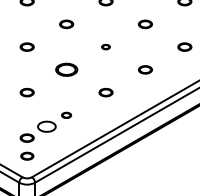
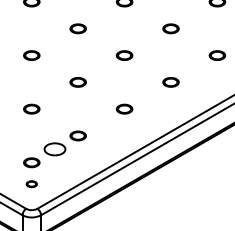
part: (105, 47) -> (124, 55), size x1.67
part: (66, 69) -> (77, 82), size x0.62
part: (66, 114) -> (77, 135), size x1.43
part: (26, 156) -> (31, 184), size x0.71

